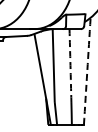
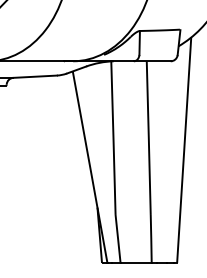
arc: (70, 65) -> (148, 137), dashed -> solid
arc: (87, 71) -> (184, 150), dashed -> solid

